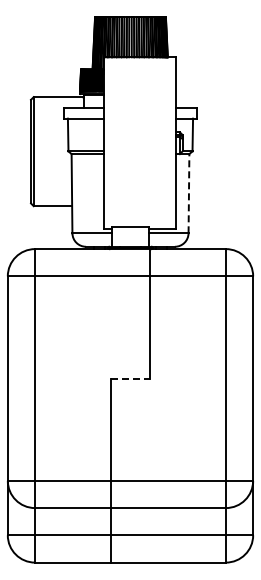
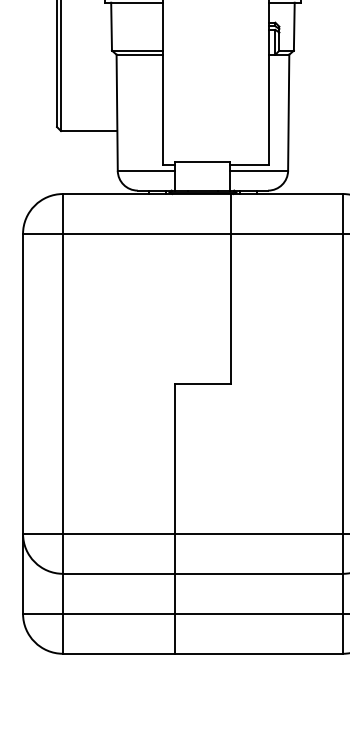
line: (188, 193) -> (288, 112), dashed -> solid
line: (130, 378) -> (202, 383), dashed -> solid

